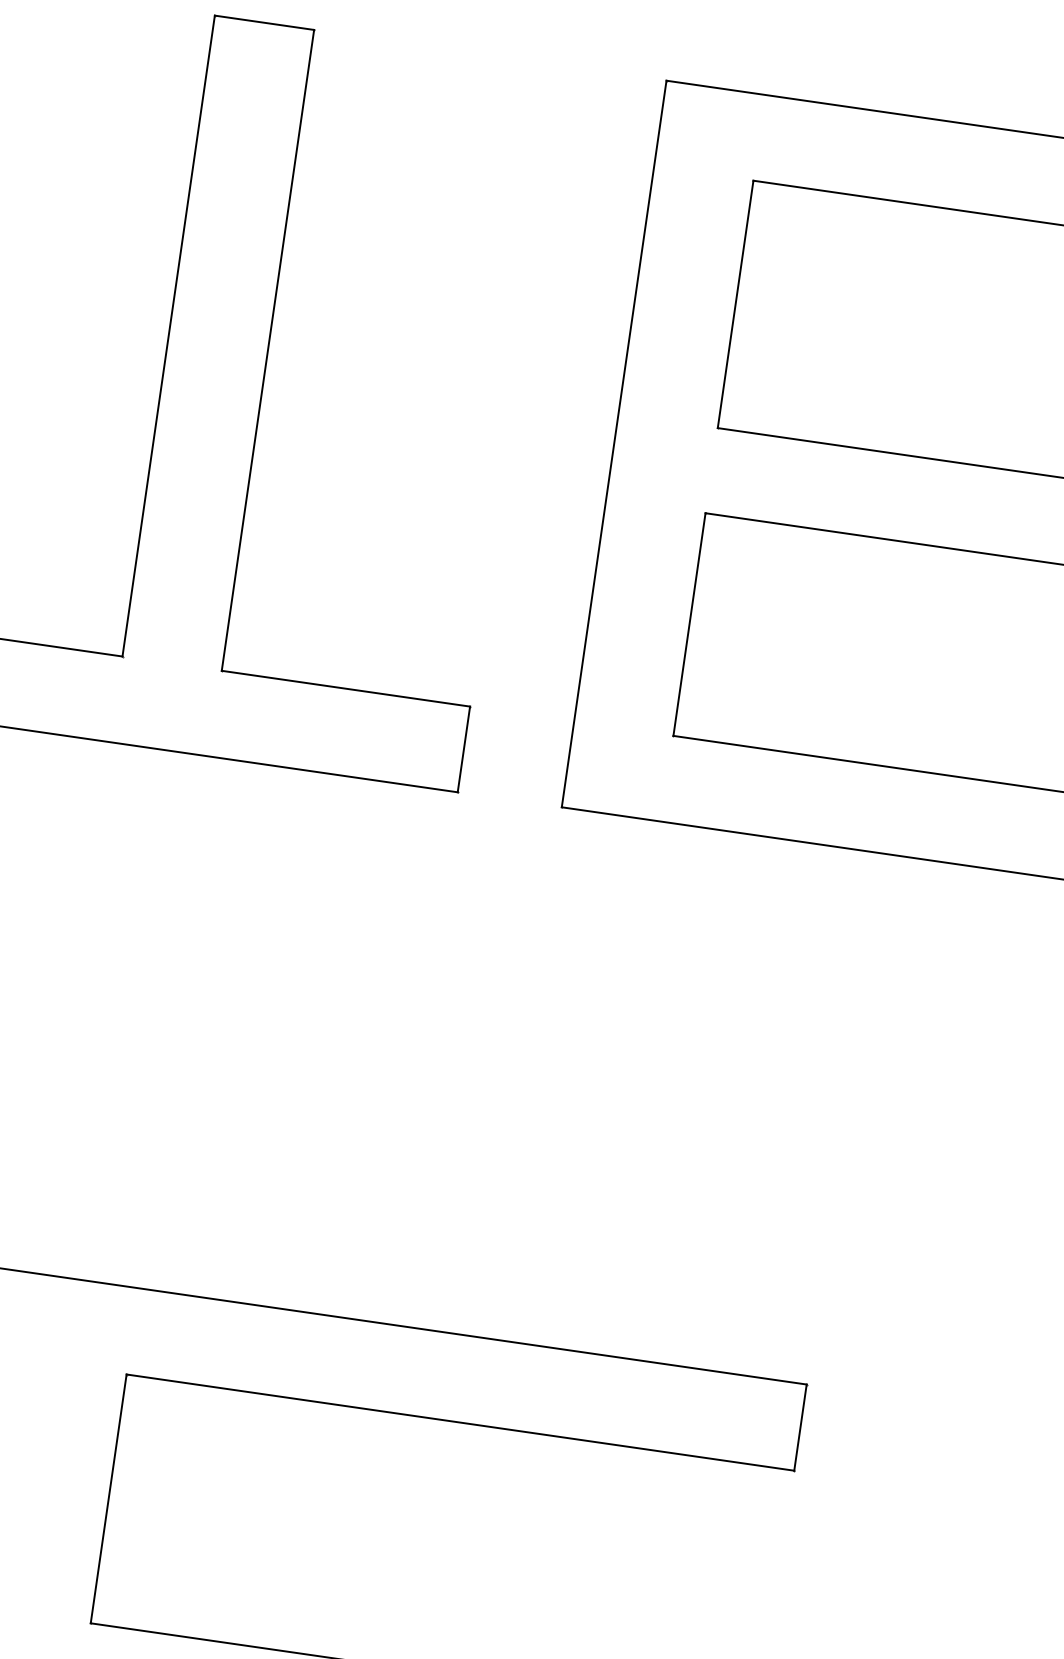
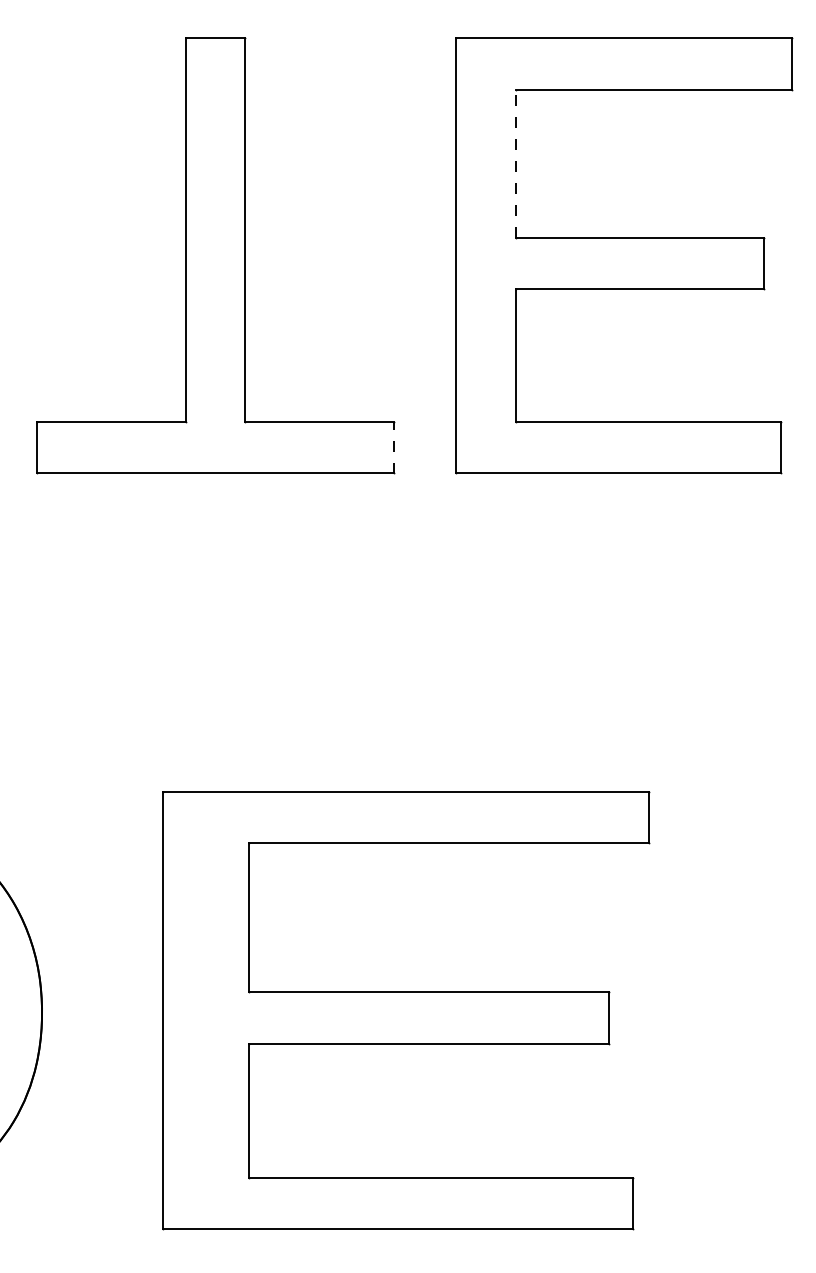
line: (735, 304) -> (515, 163), solid -> dashed
line: (463, 748) -> (393, 447), solid -> dashed

